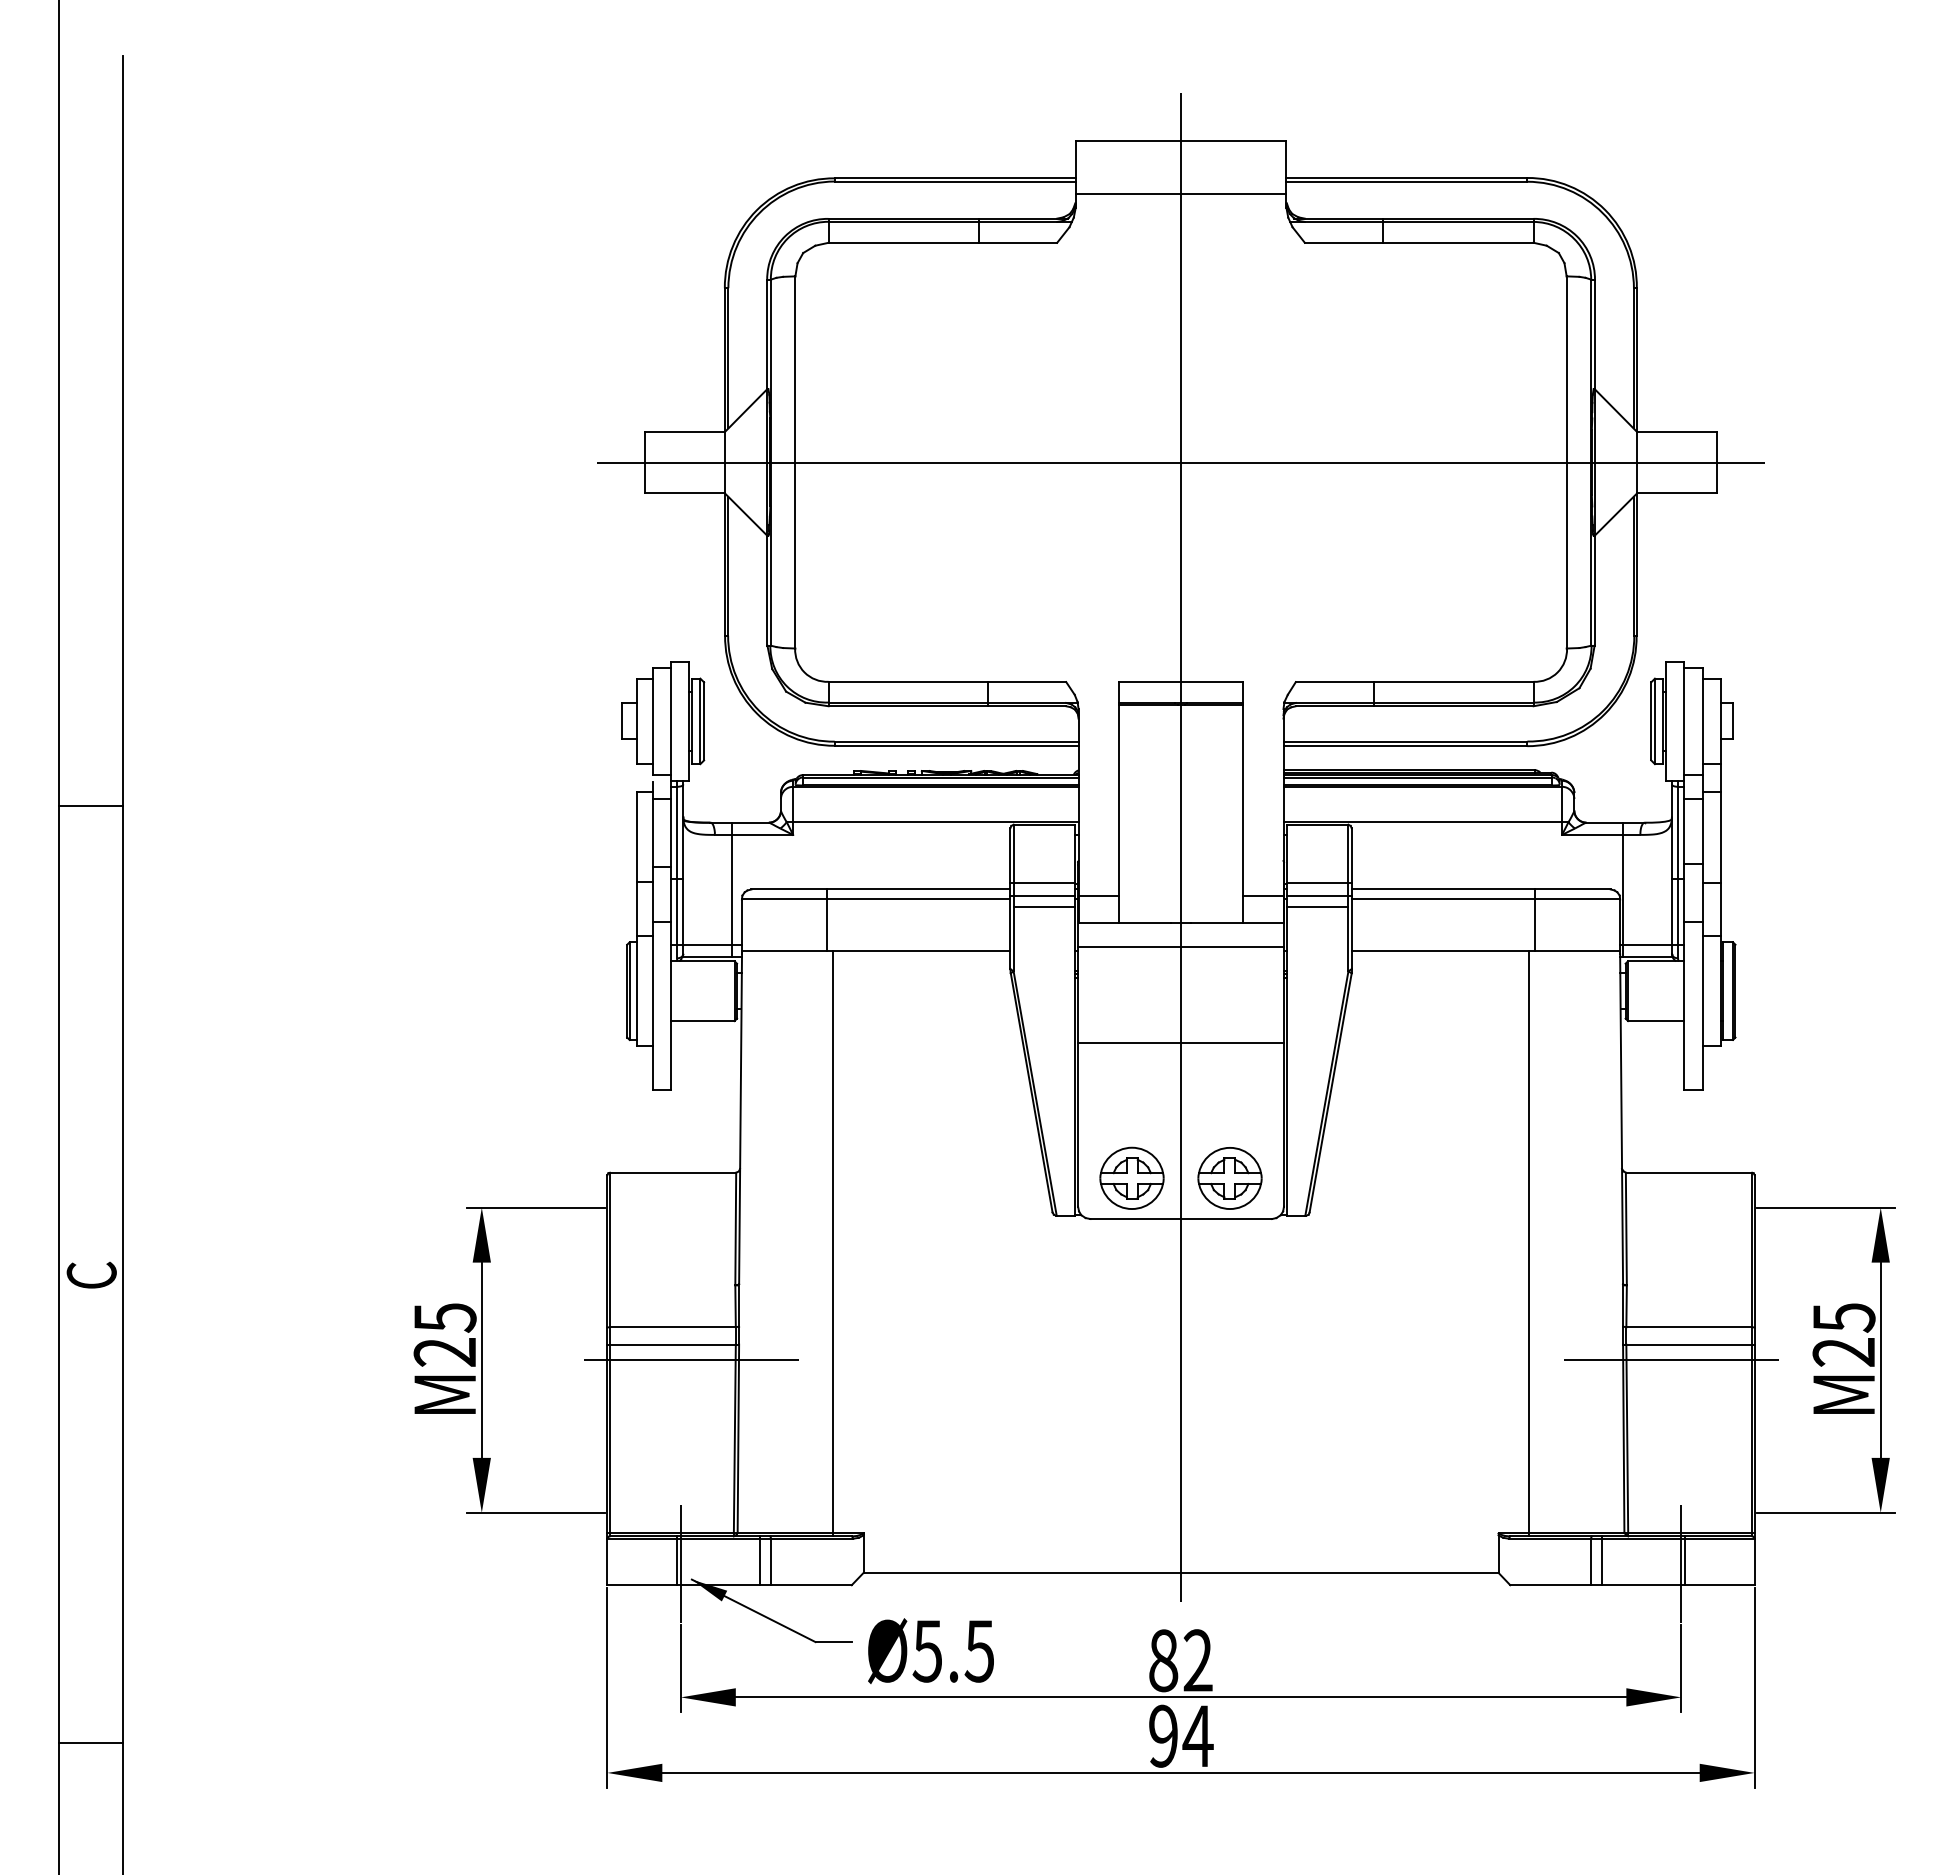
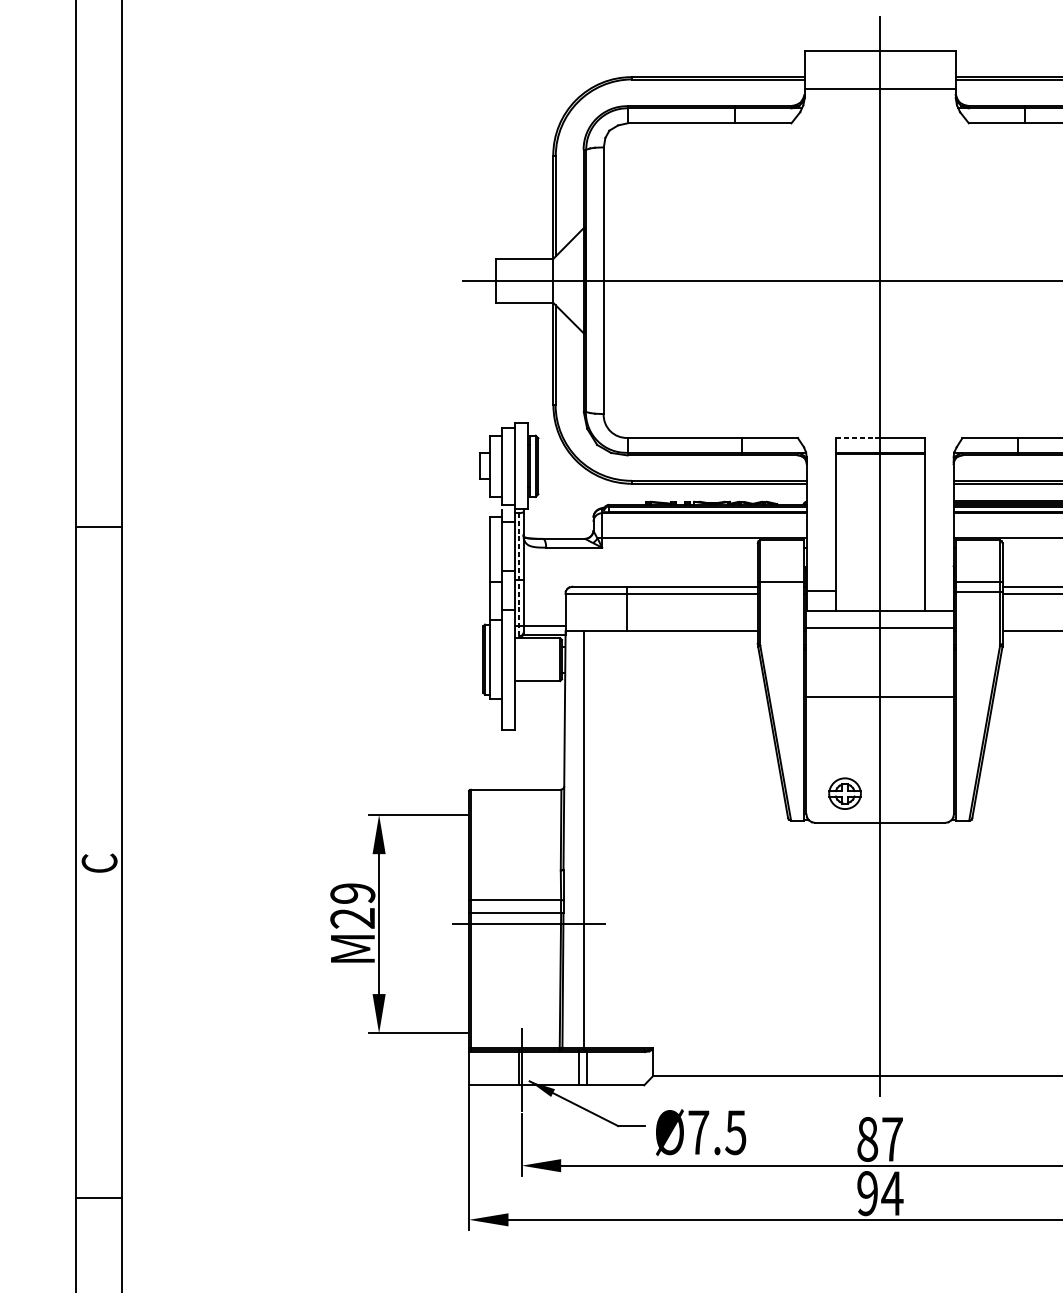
line: (1149, 682) -> (857, 438), solid -> dashed
line: (677, 869) -> (519, 572), solid -> dashed
line: (732, 889) -> (558, 586), removed
line: (1263, 895) -> (939, 591), removed
line: (1042, 896) -> (780, 591), removed
line: (1043, 906) -> (781, 598), removed
line: (1317, 906) -> (977, 598), removed
part: (1131, 1177) -> (844, 793), size x0.7
part: (1229, 1178) -> (914, 793), removed
line: (833, 1243) -> (584, 840), moved
text: (444, 1317) -> (352, 893), M25 -> M29
text: (927, 1651) -> (698, 1132), Ø5.5 -> Ø7.5
text: (1197, 1660) -> (891, 1139), 82 -> 87

